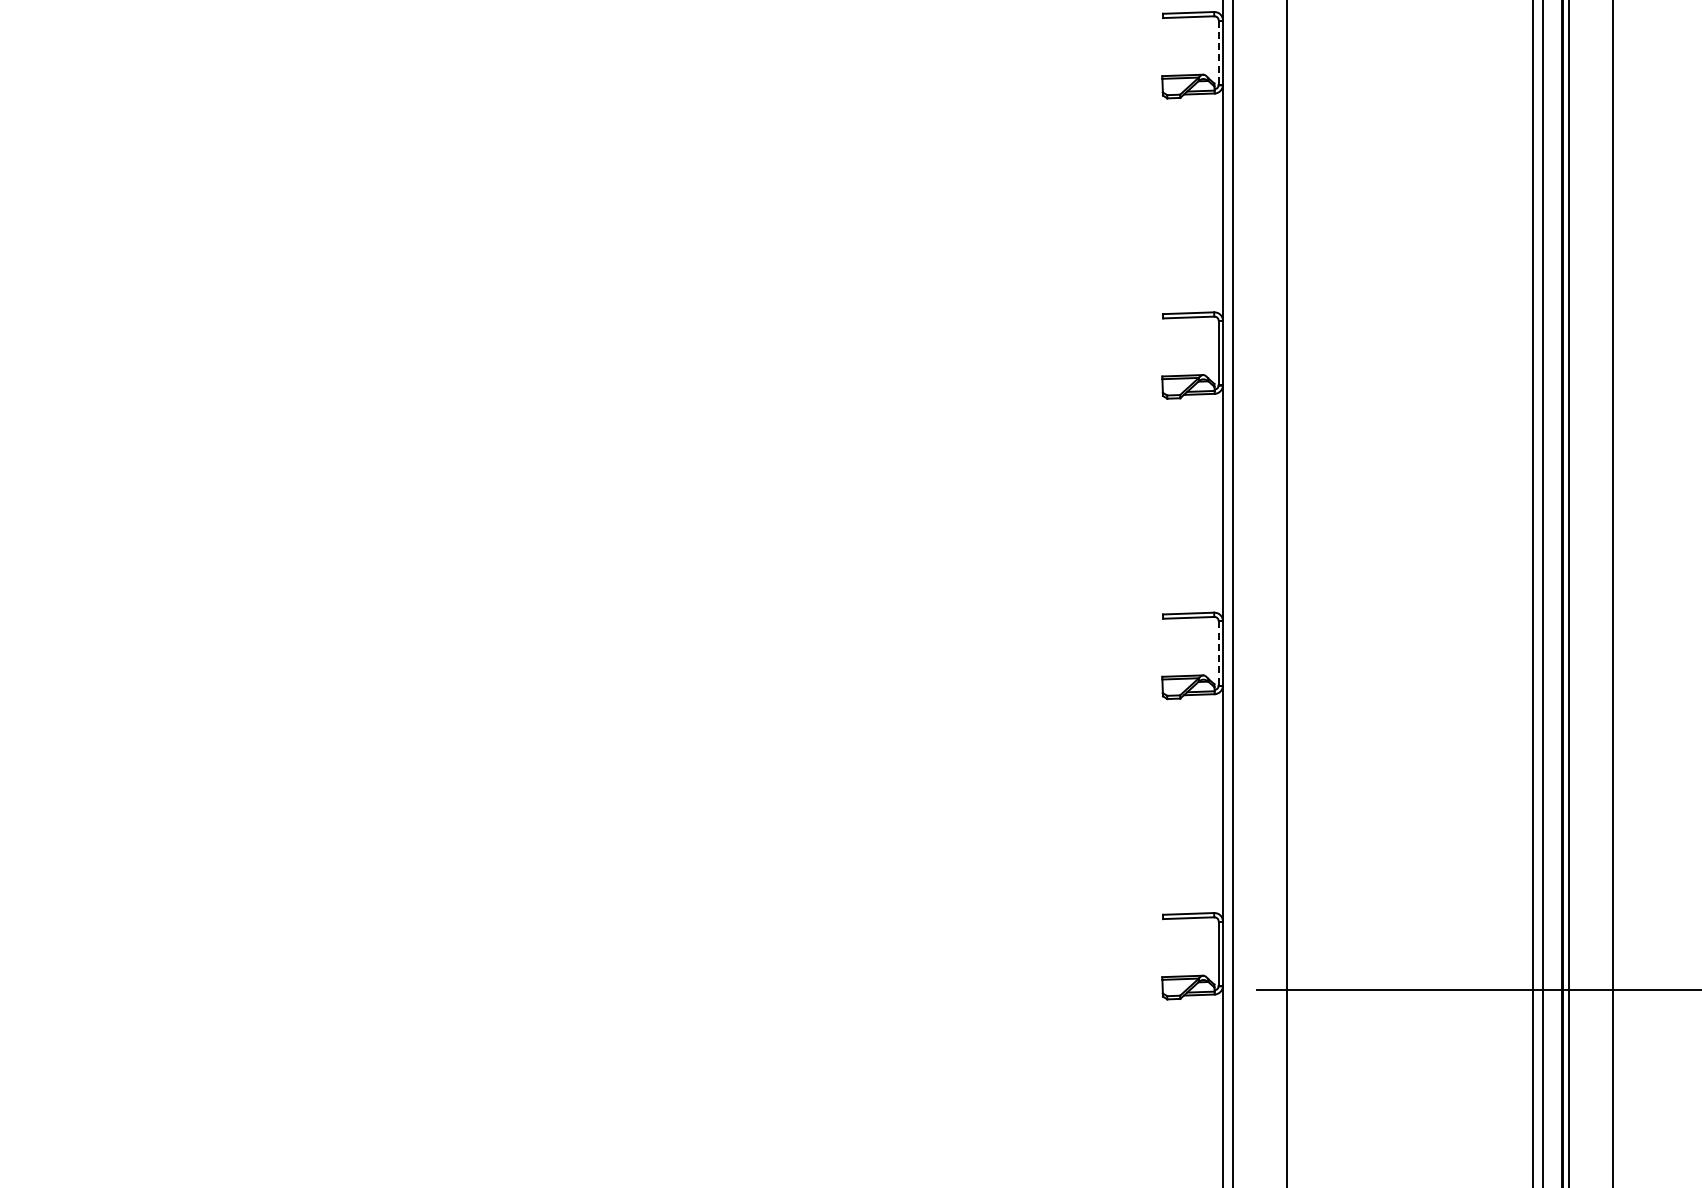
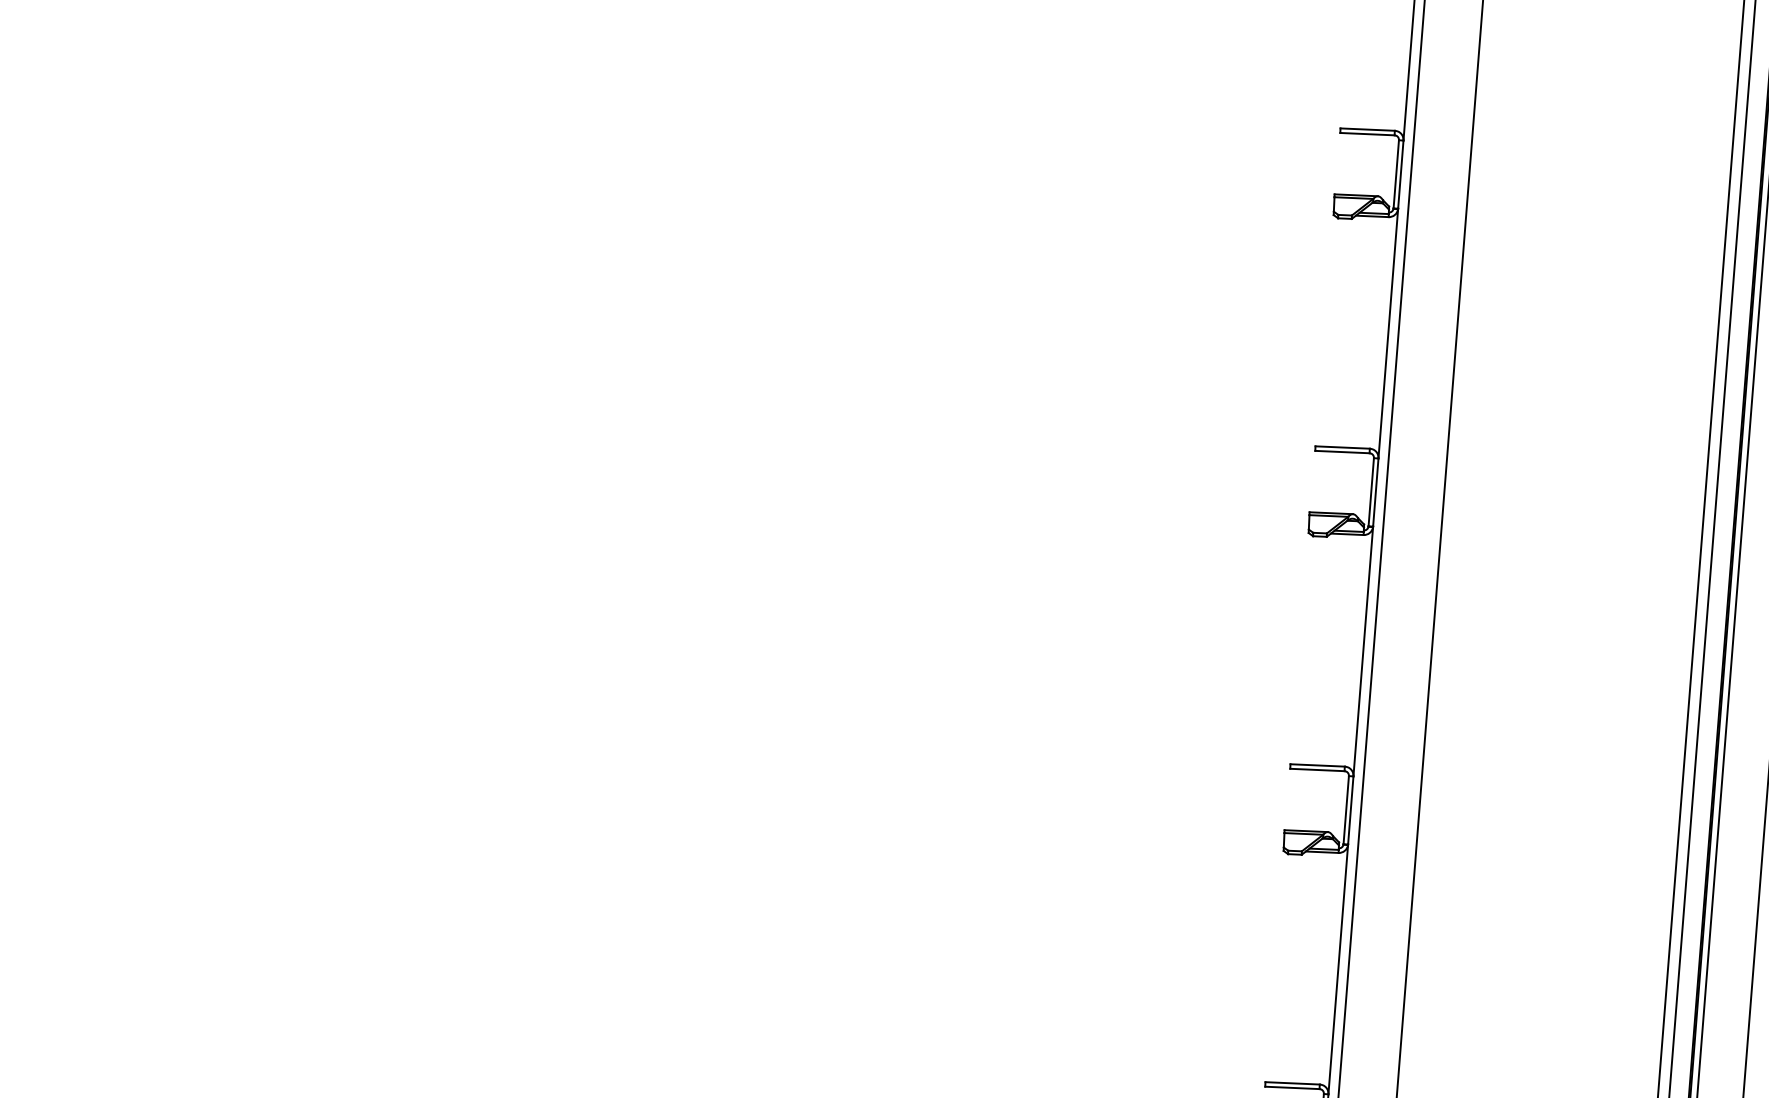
line: (1218, 53) -> (1395, 175), dashed -> solid
line: (1218, 653) -> (1346, 810), dashed -> solid

